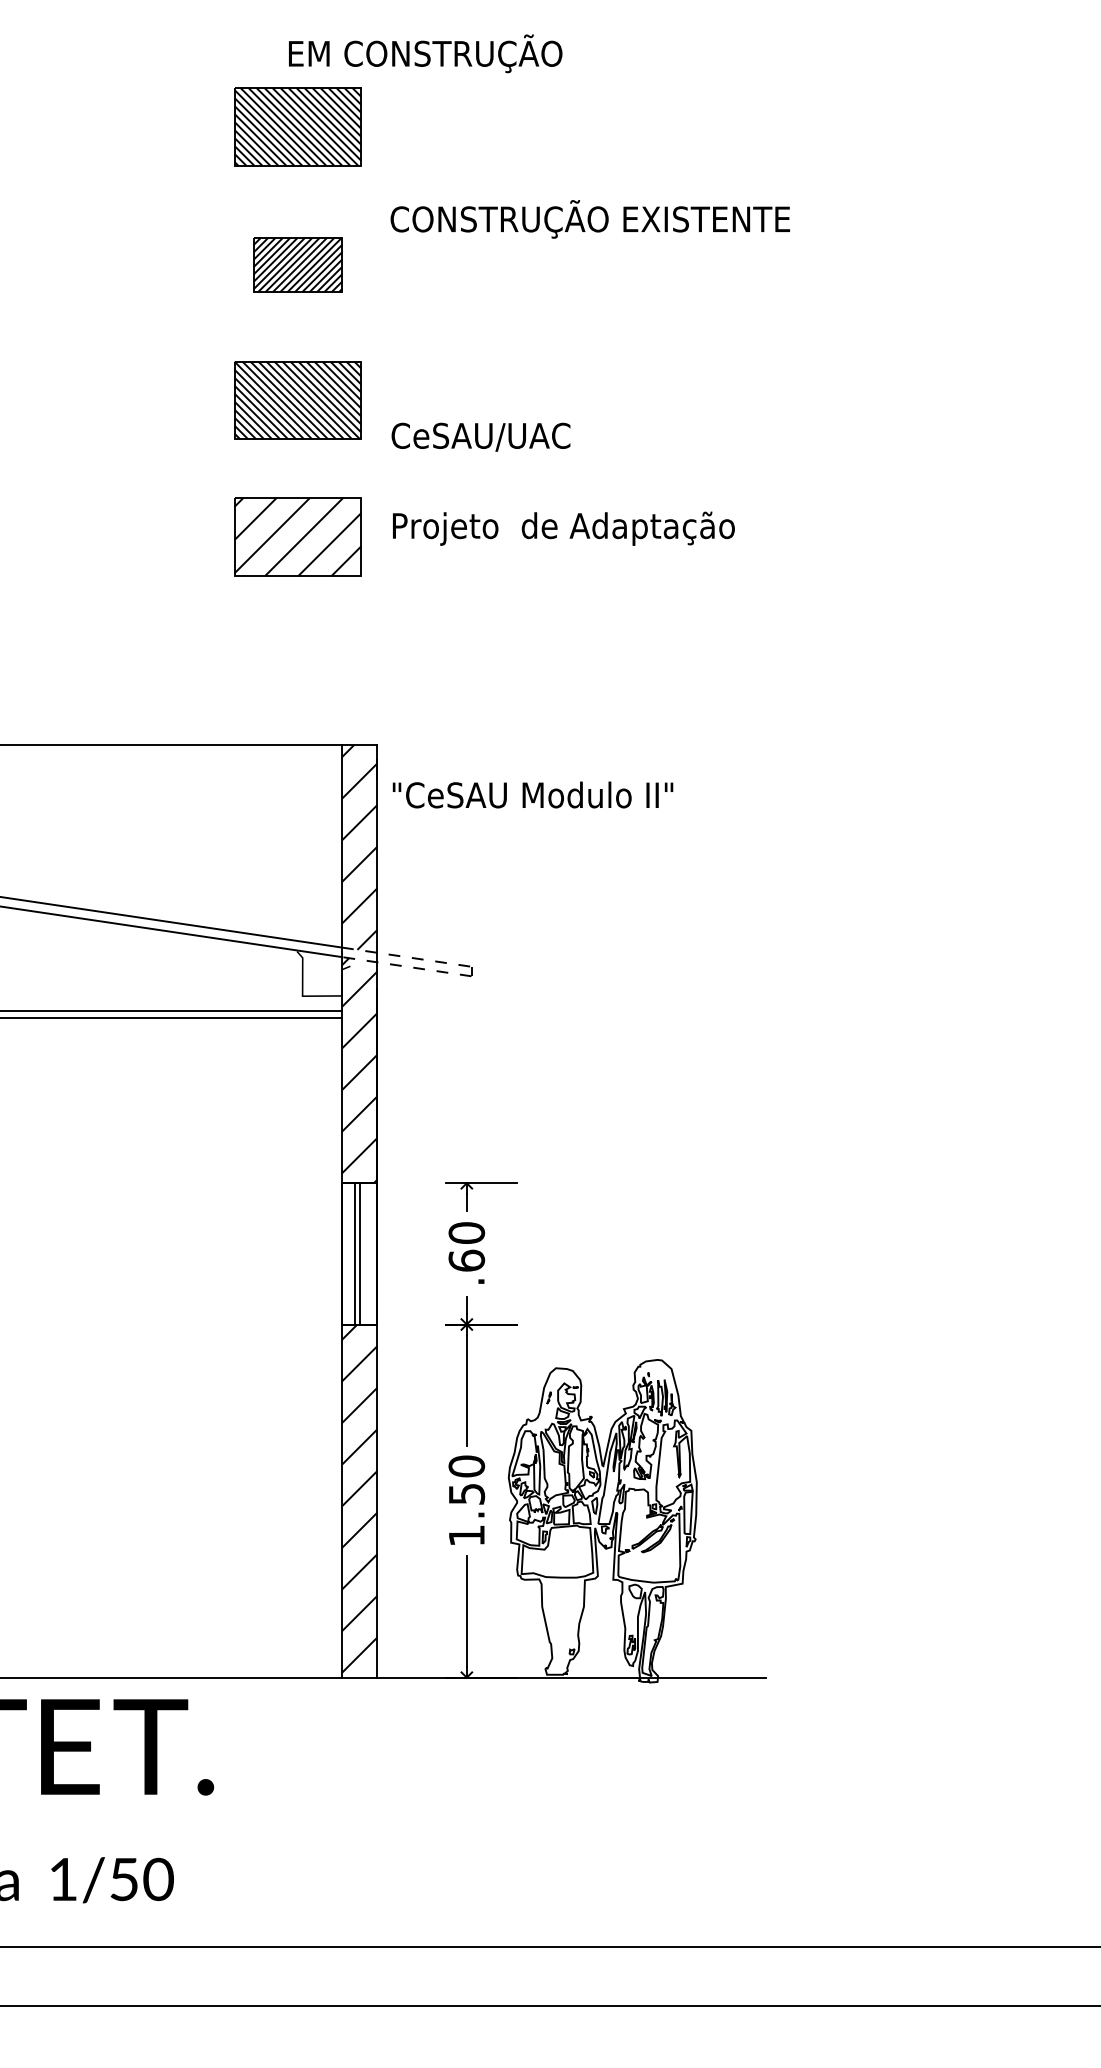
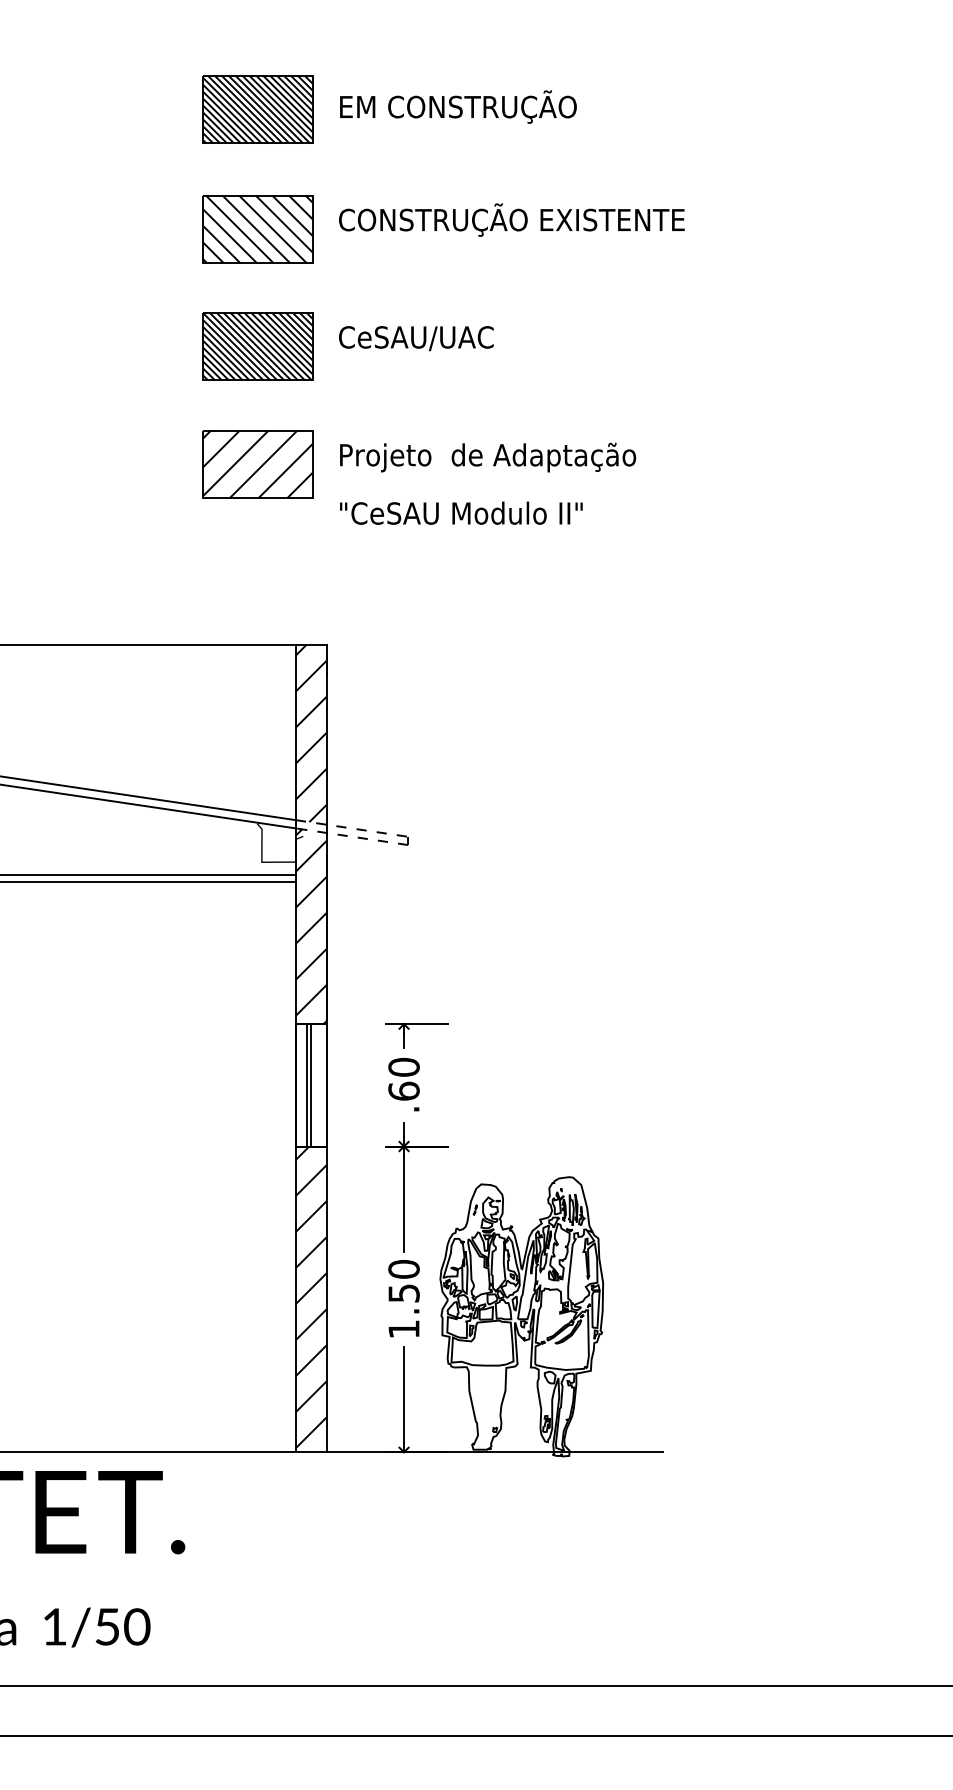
text: (425, 53) -> (458, 106), moved
text: (589, 219) -> (511, 220), moved
part: (297, 264) -> (257, 228), size x1.43
text: (480, 436) -> (415, 337), moved
text: (532, 794) -> (460, 512), moved

